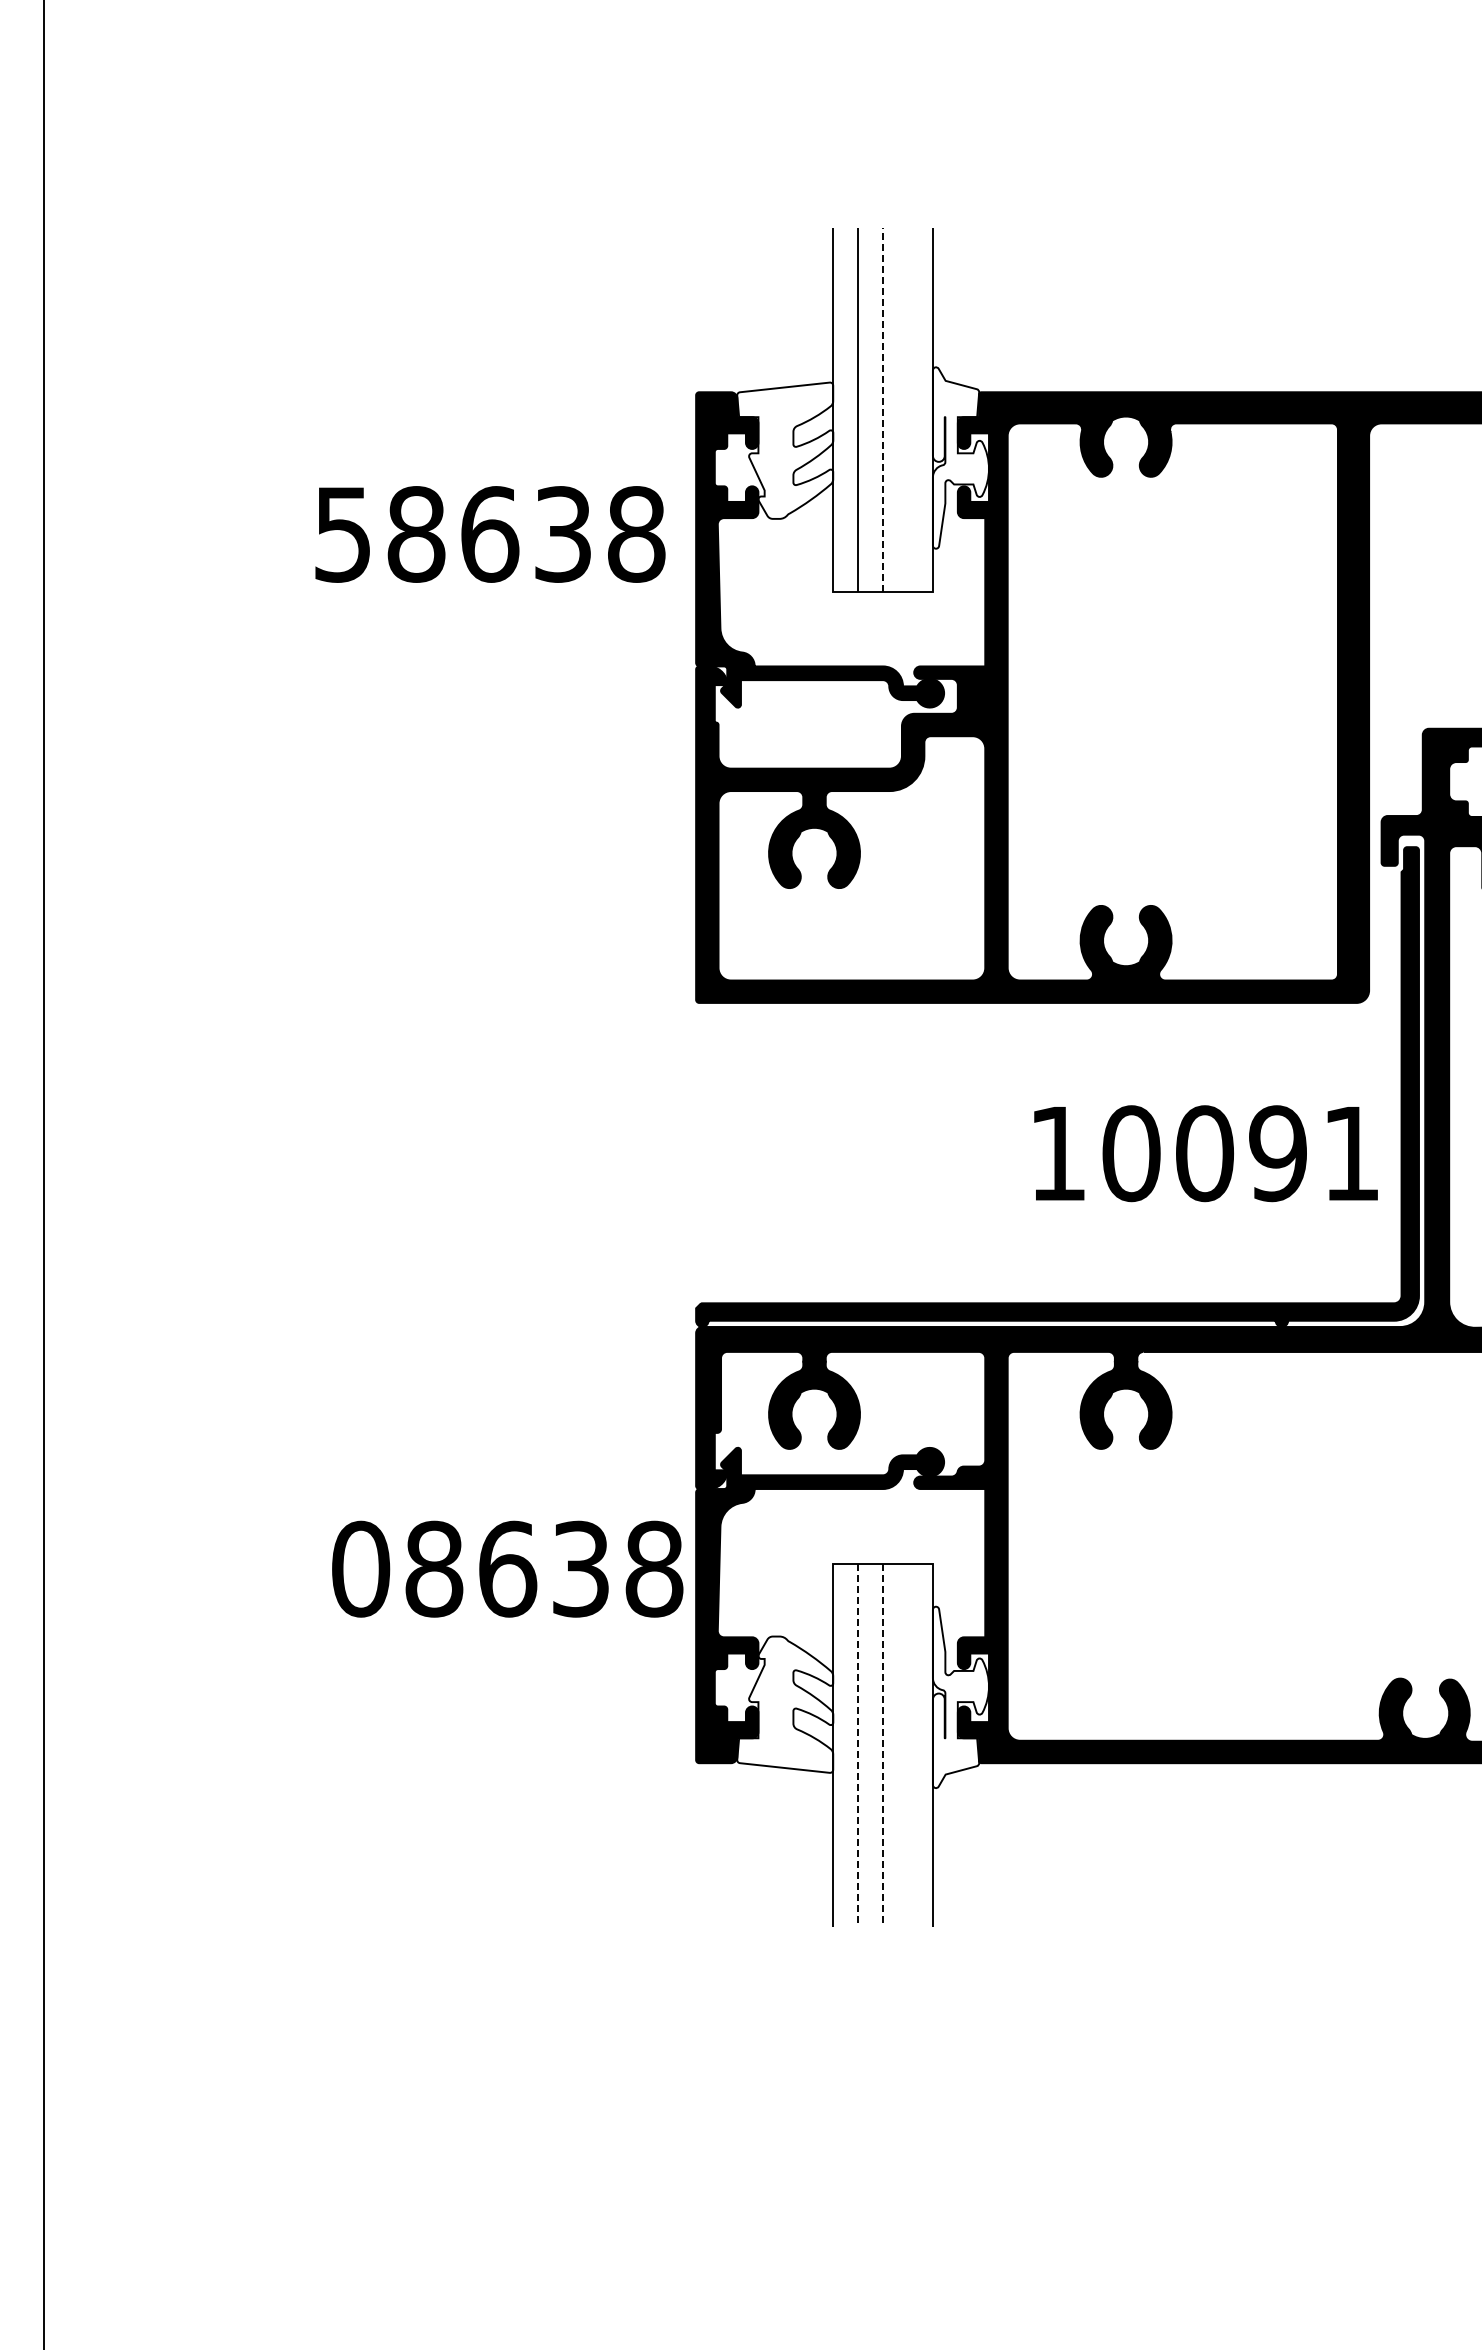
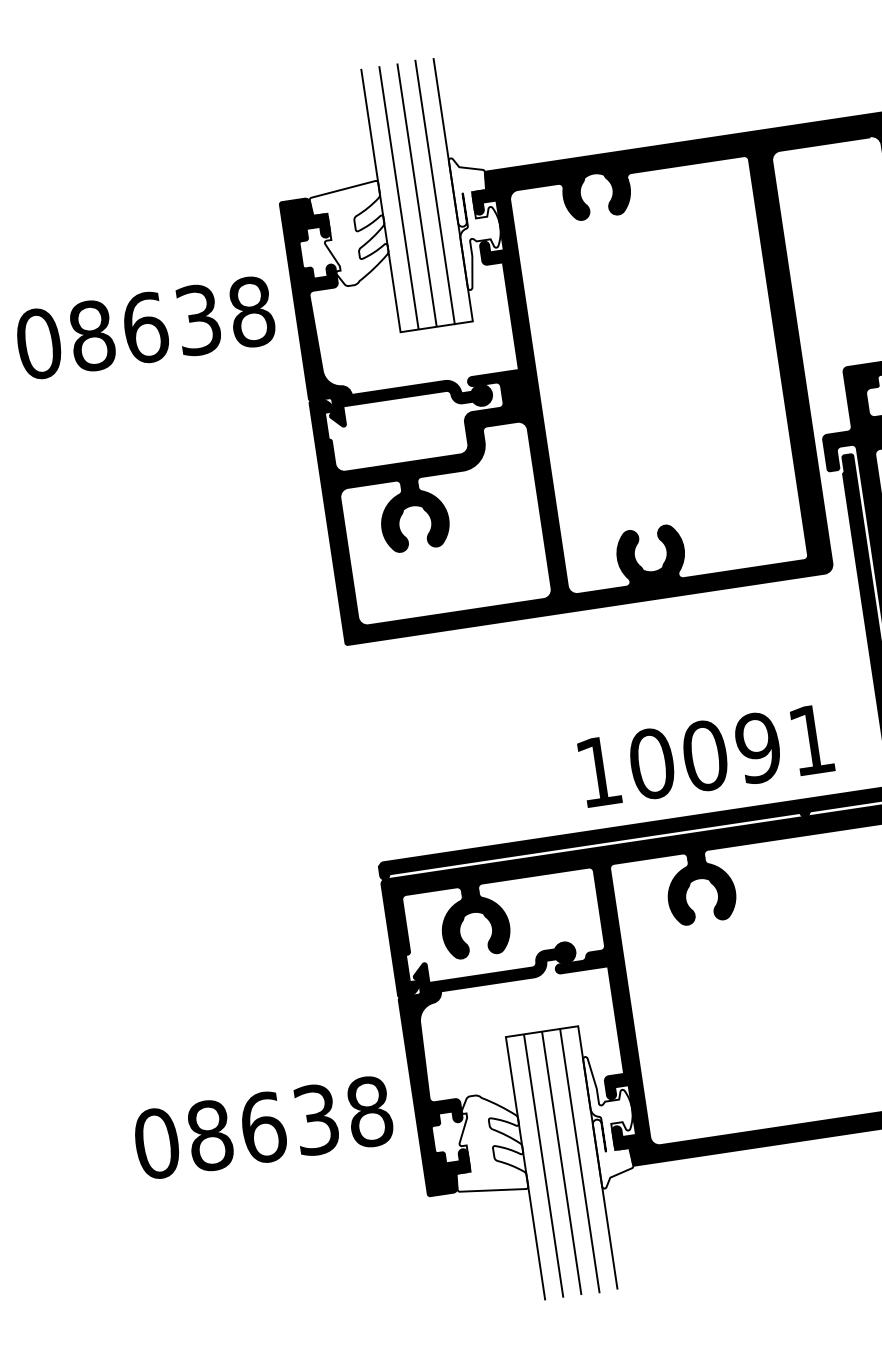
line: (907, 409) -> (434, 192), added
line: (883, 410) -> (417, 195), dashed -> solid
text: (343, 534) -> (39, 343), 58638 -> 08638
text: (1205, 1153) -> (705, 755), moved
text: (507, 1568) -> (263, 1127), moved
line: (907, 1744) -> (579, 1160), added
line: (858, 1745) -> (543, 1166), dashed -> solid
line: (883, 1745) -> (562, 1163), dashed -> solid

